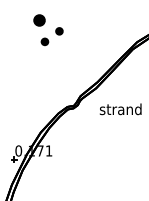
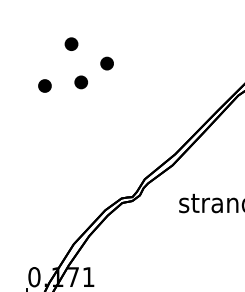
part: (39, 20) -> (71, 44), size x0.62
part: (24, 43) -> (44, 85), added

